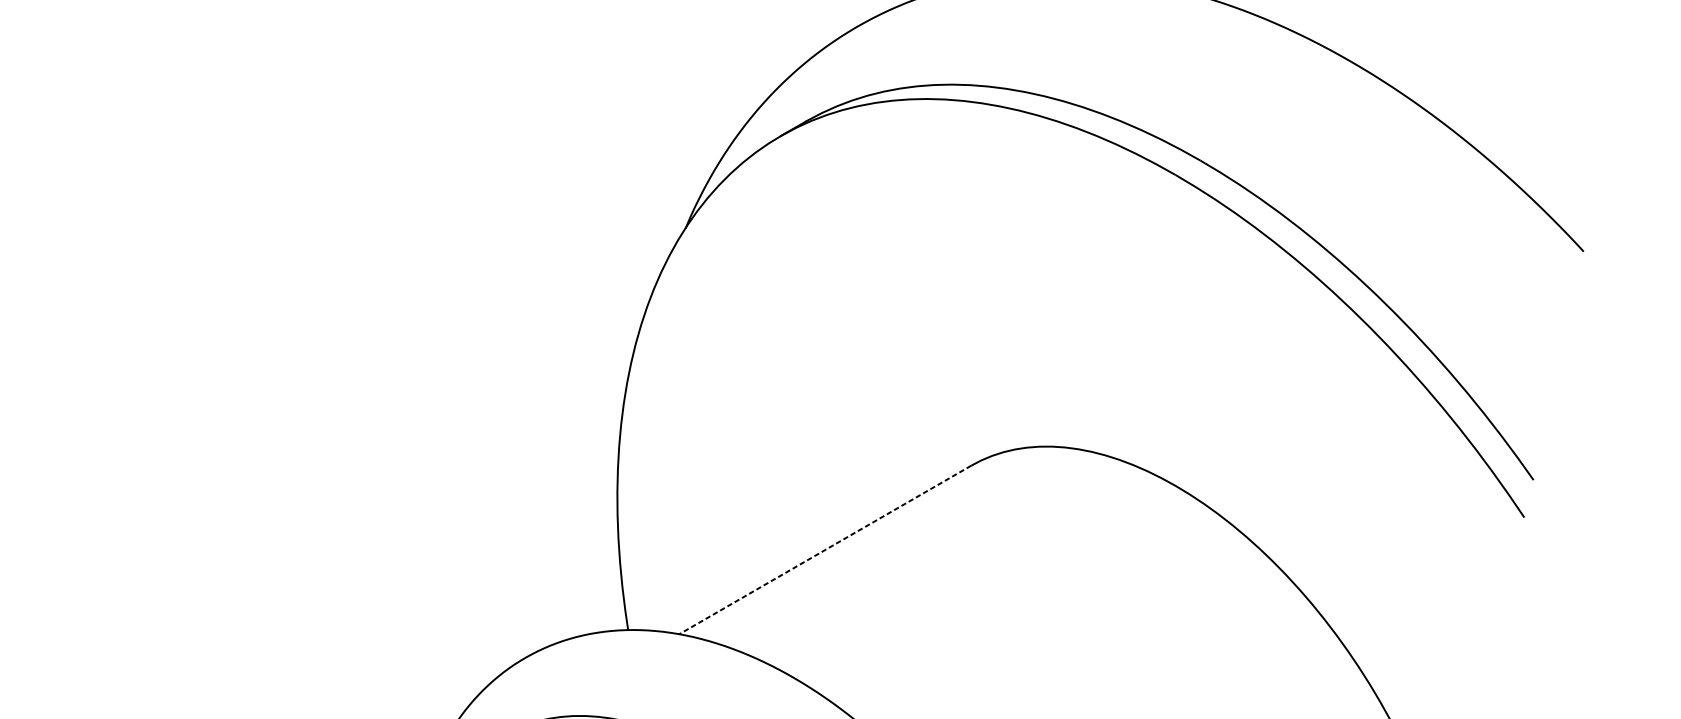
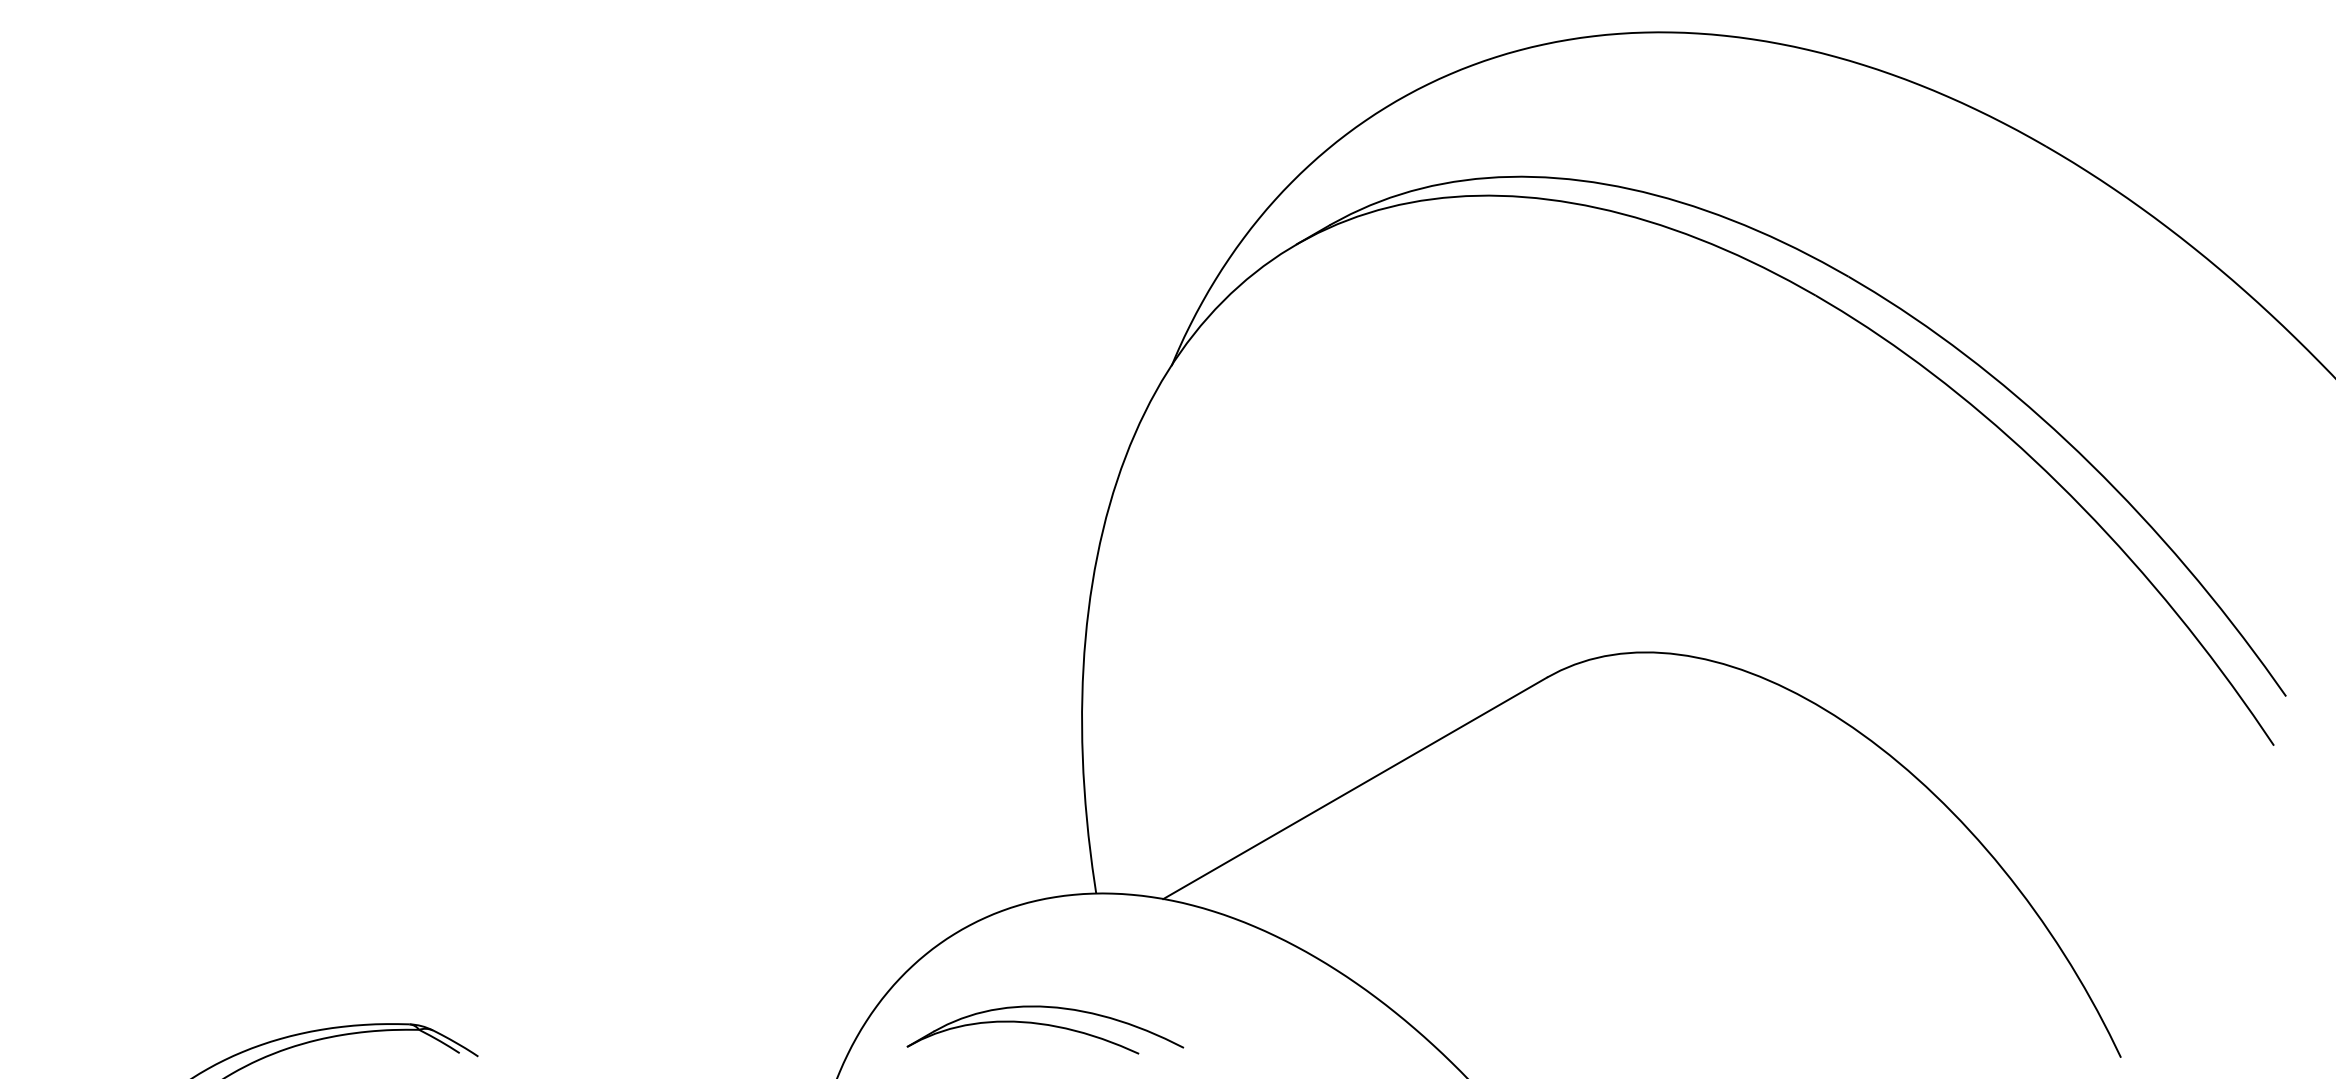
line: (825, 550) -> (1355, 788), dashed -> solid

